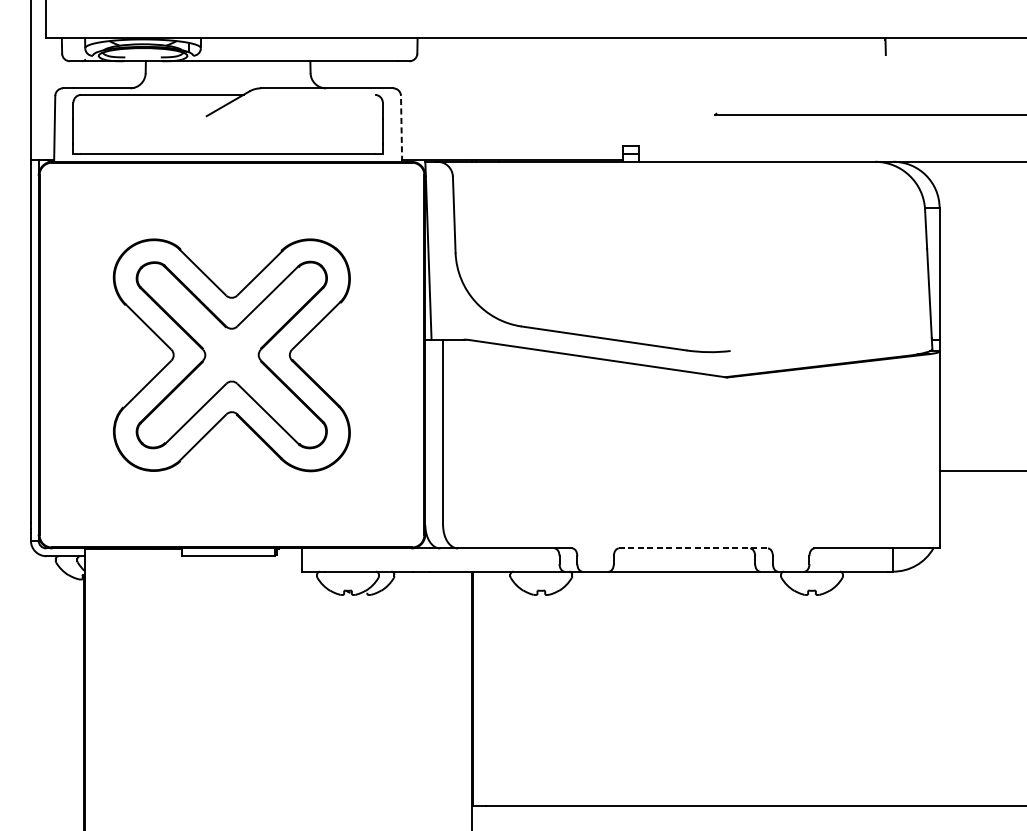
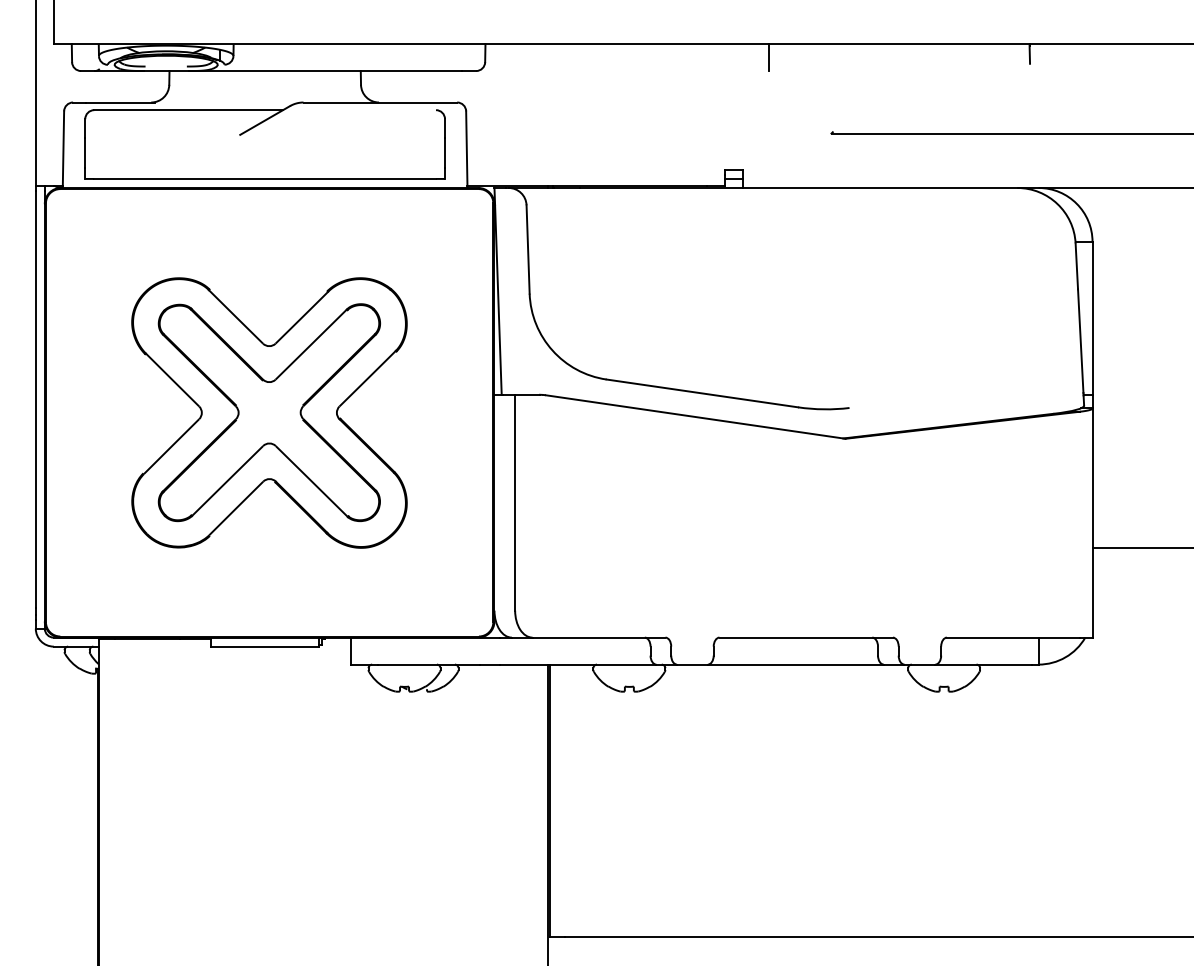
line: (660, 49) -> (768, 57), added
line: (401, 128) -> (466, 149), dashed -> solid
line: (693, 548) -> (806, 637), dashed -> solid

